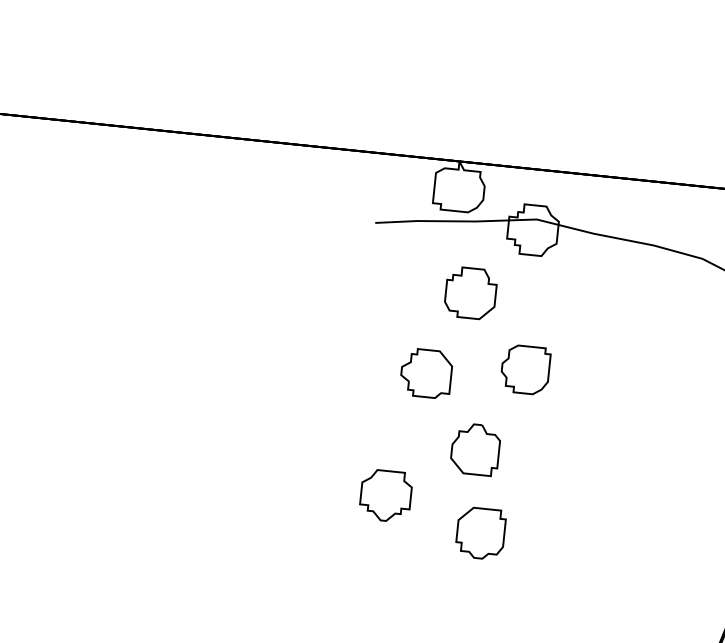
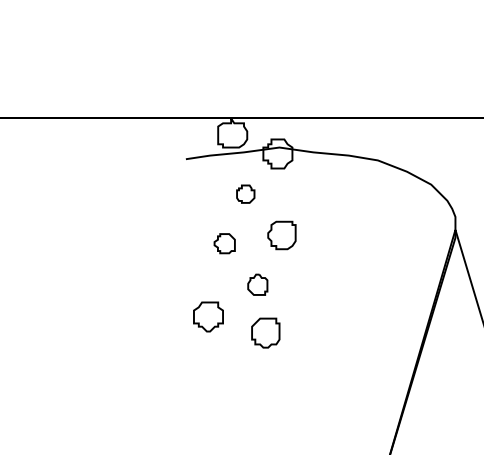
part: (470, 291) -> (245, 193), size x0.6
part: (426, 373) -> (224, 243), size x0.7
part: (475, 449) -> (257, 284), size x0.7

